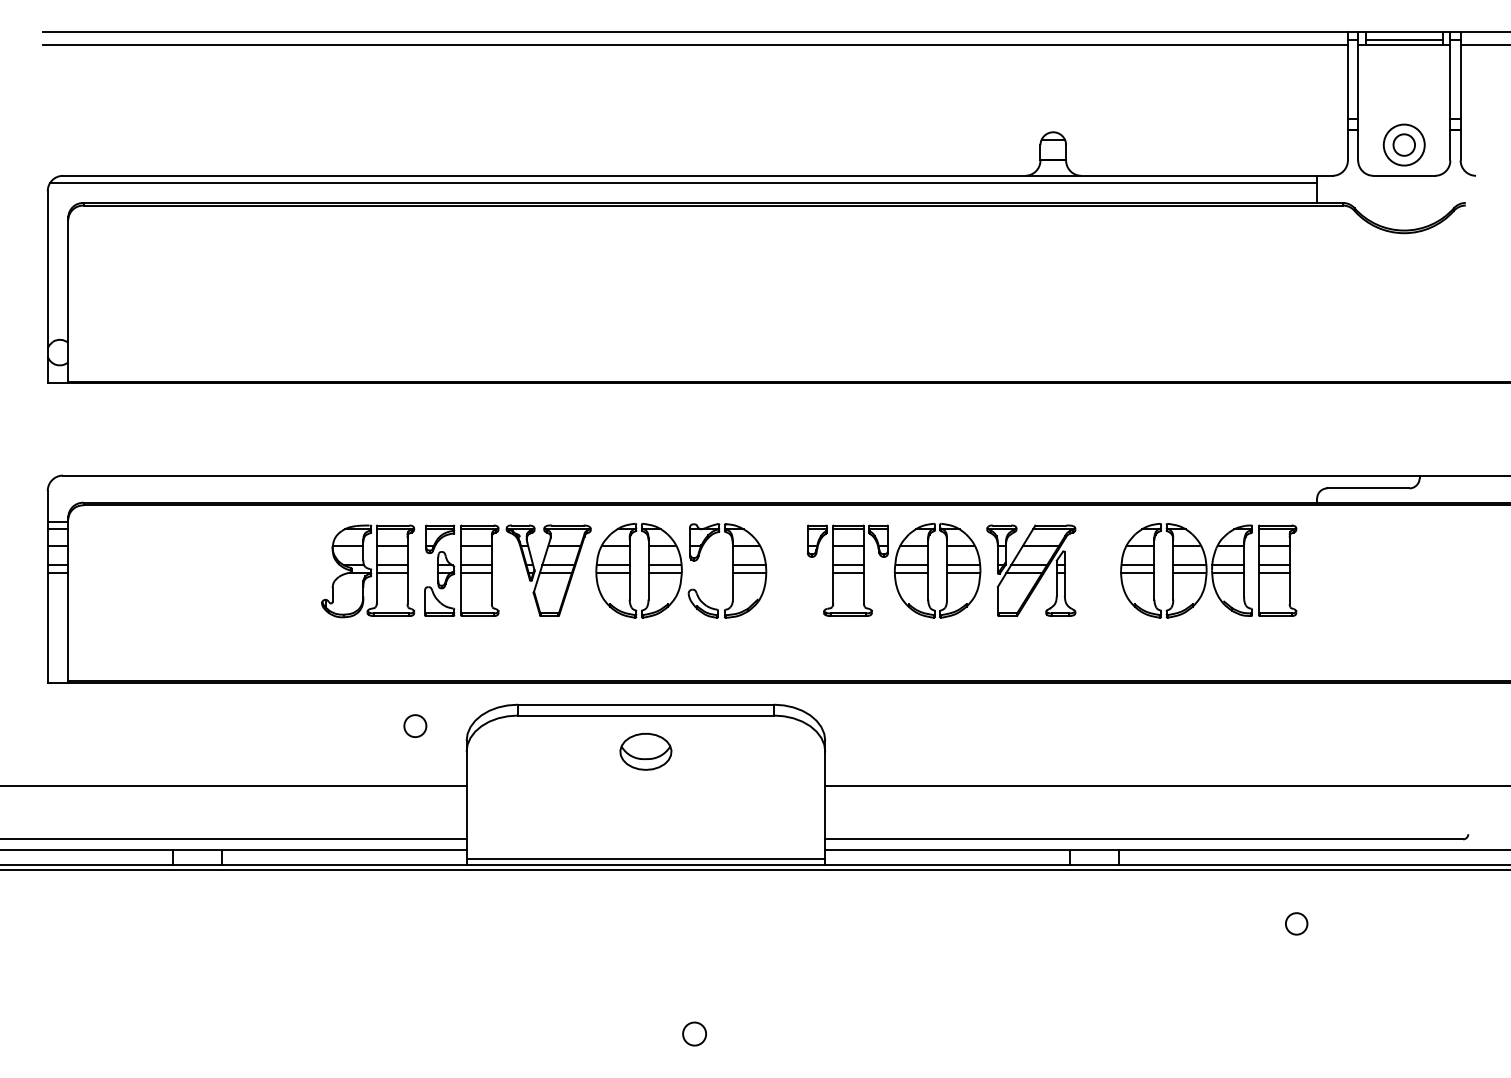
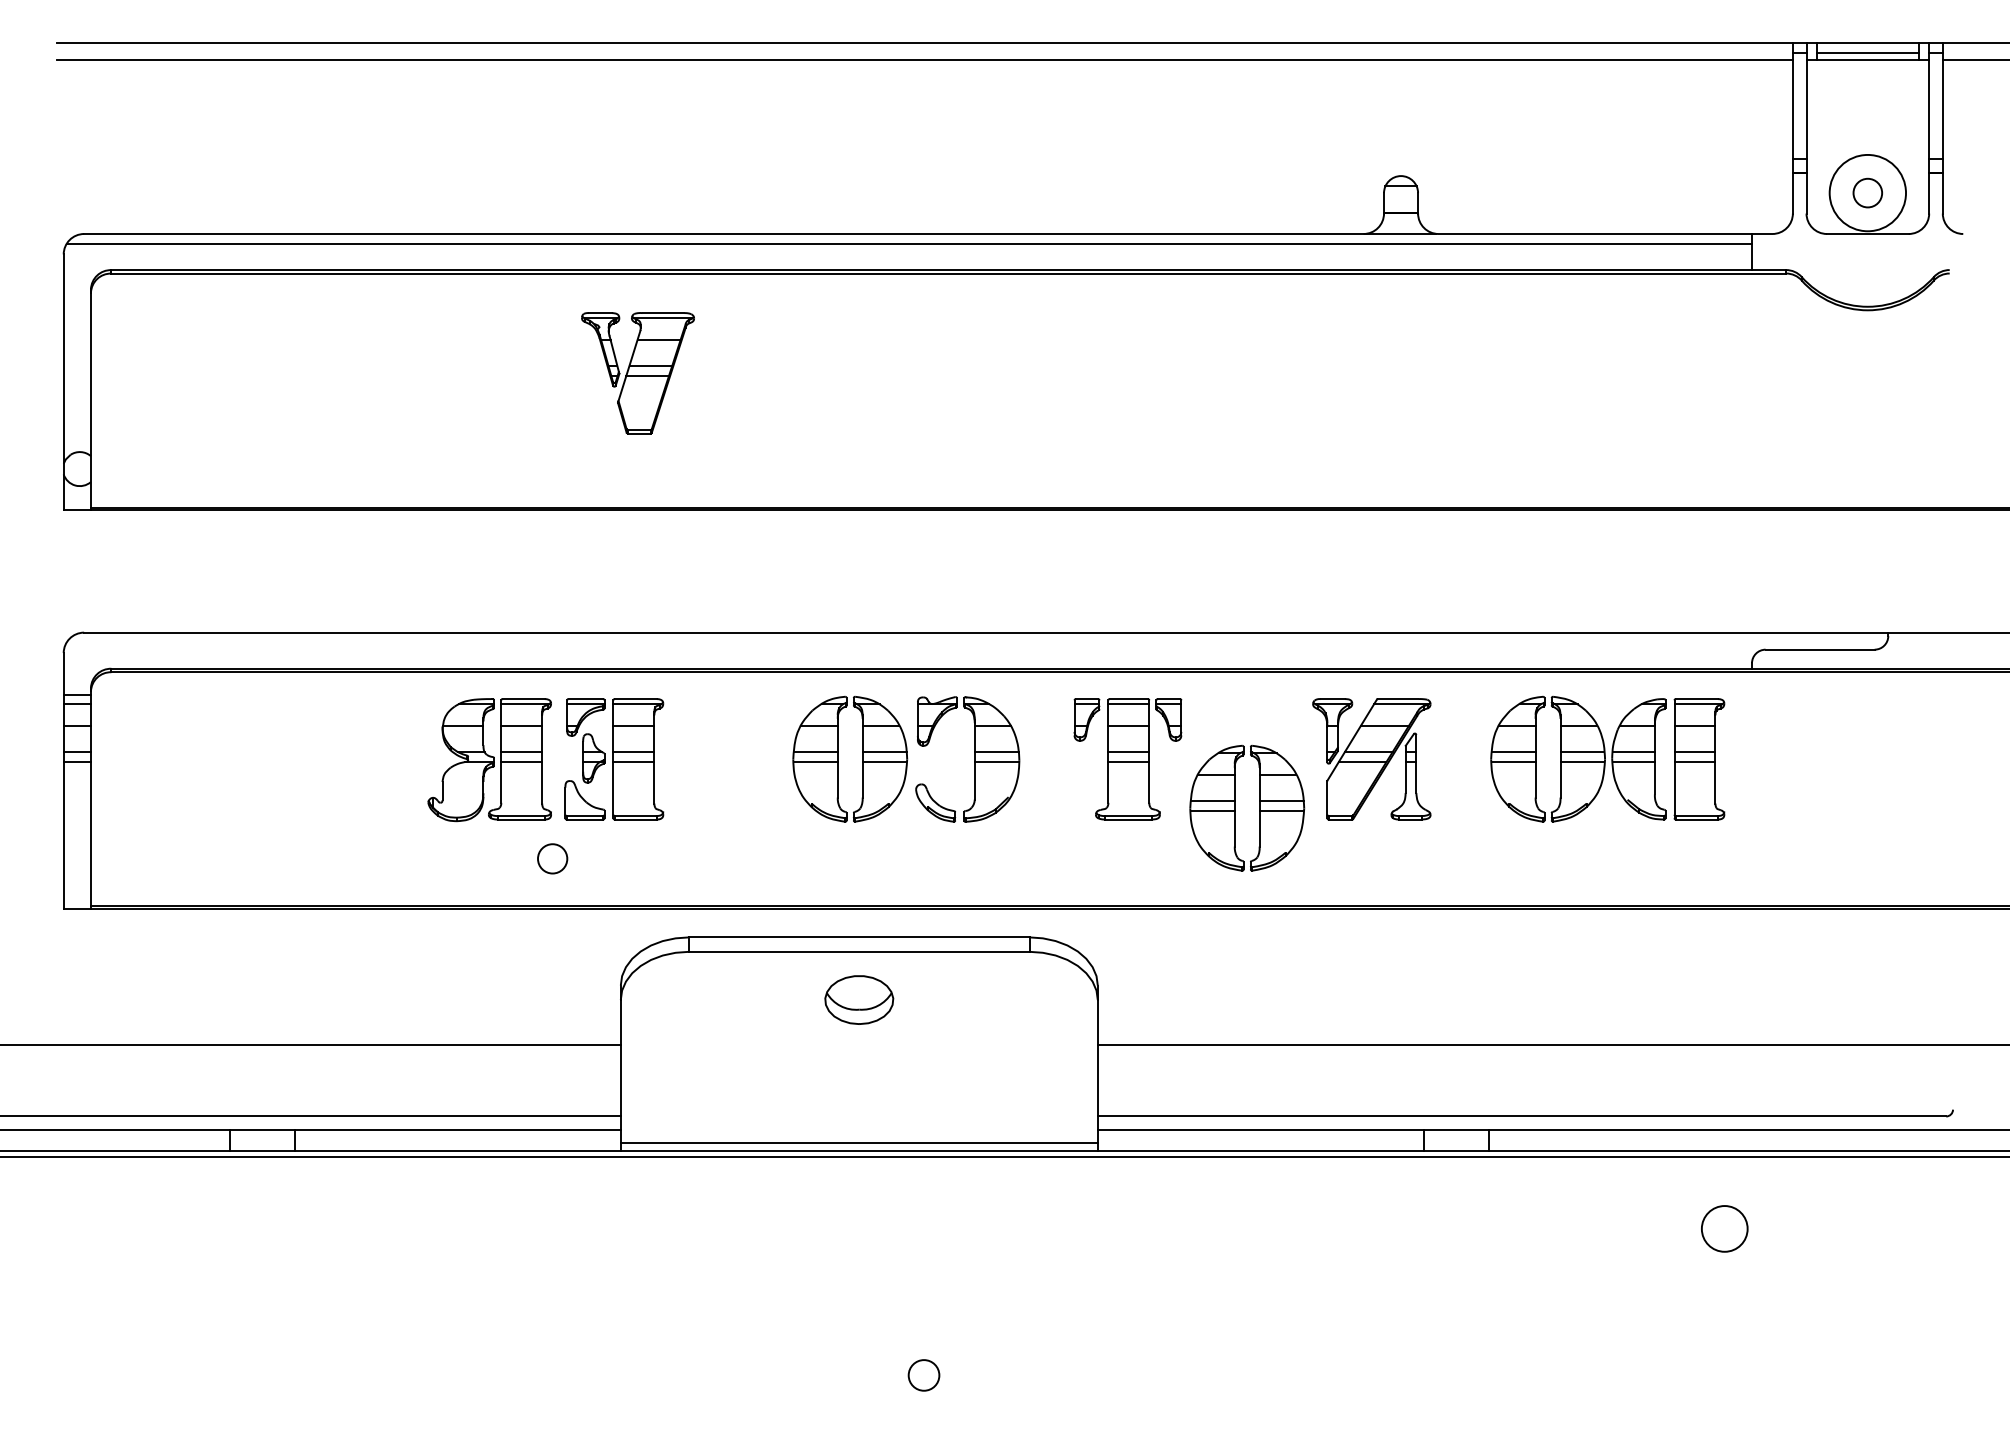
circle: (1404, 144) -> (1867, 192), size x1.4
part: (548, 570) -> (637, 373), moved
part: (928, 570) -> (1235, 807), moved
circle: (415, 725) -> (552, 858), moved
circle: (1296, 923) -> (1724, 1228), size x1.6

